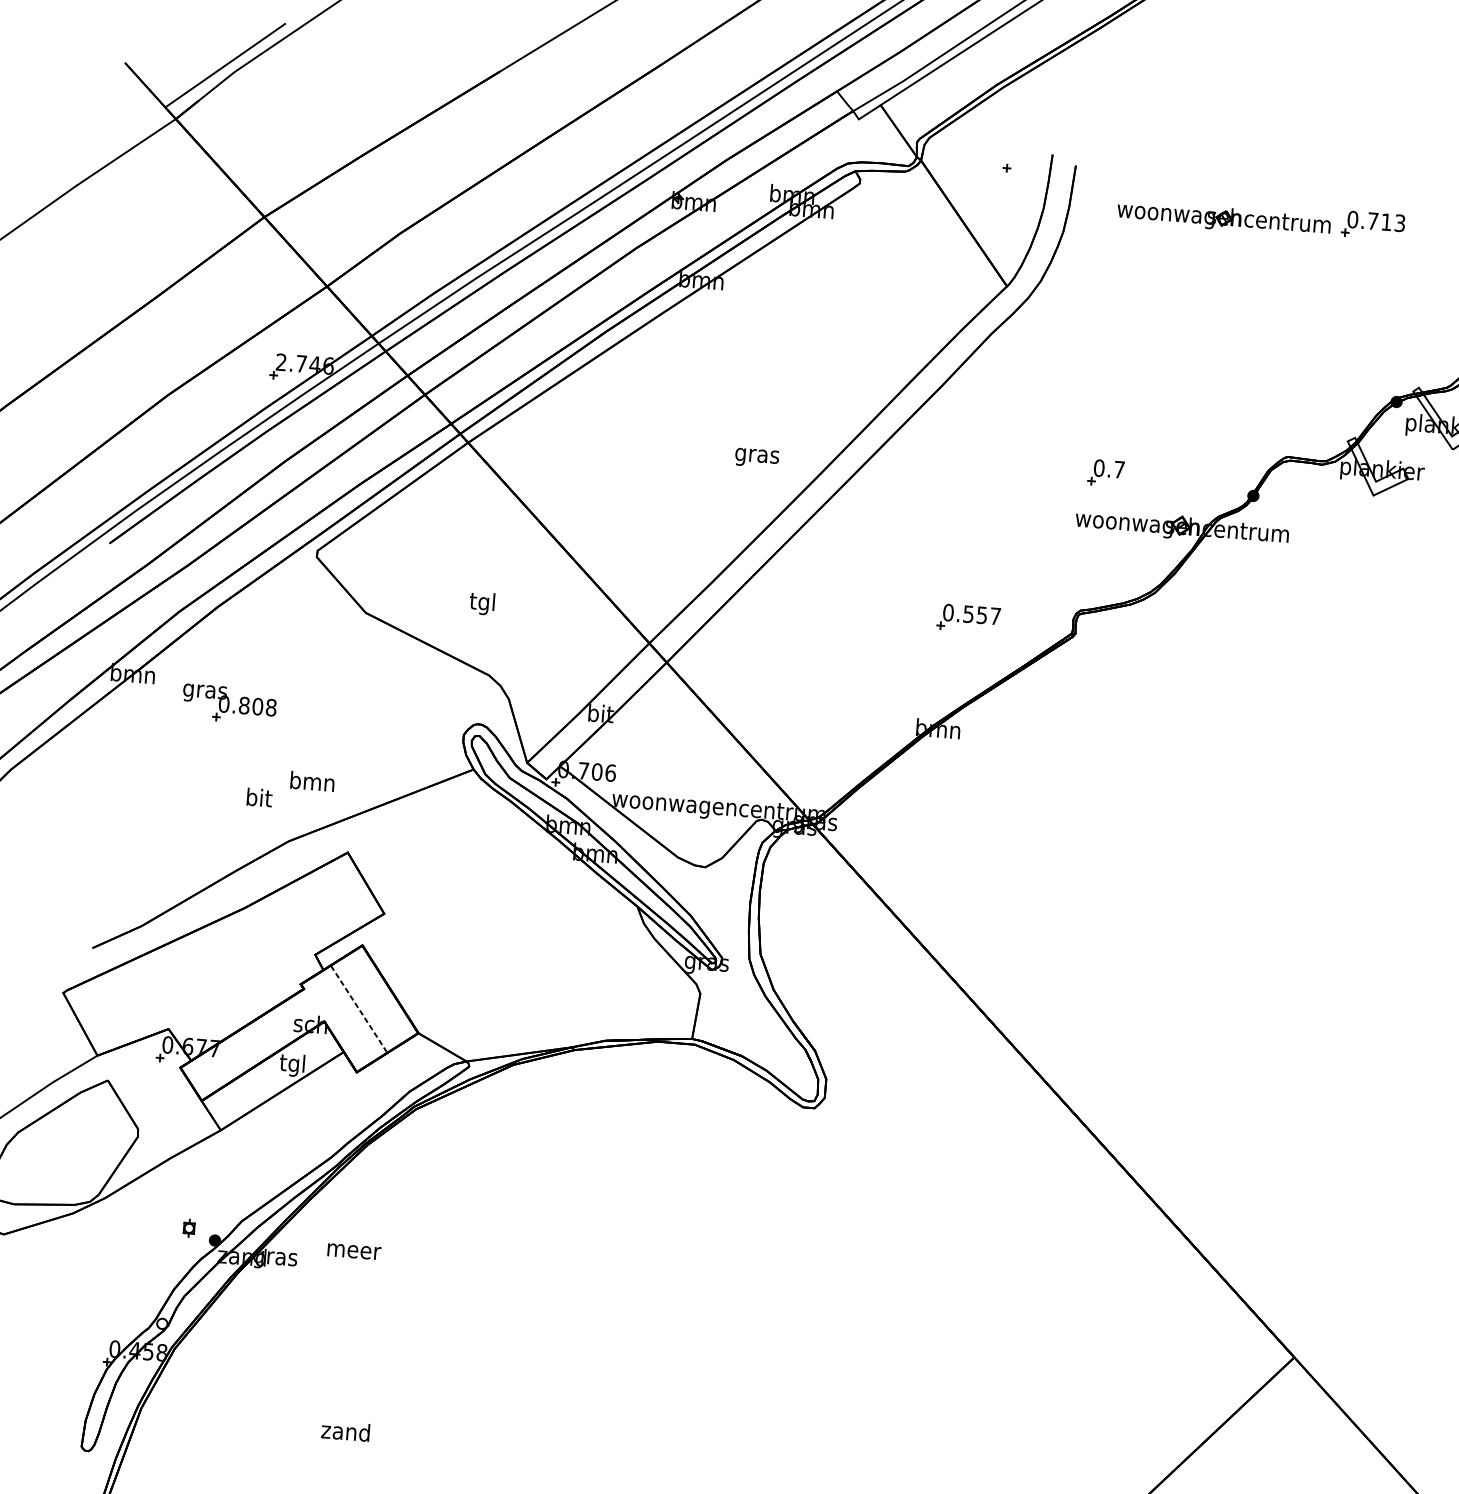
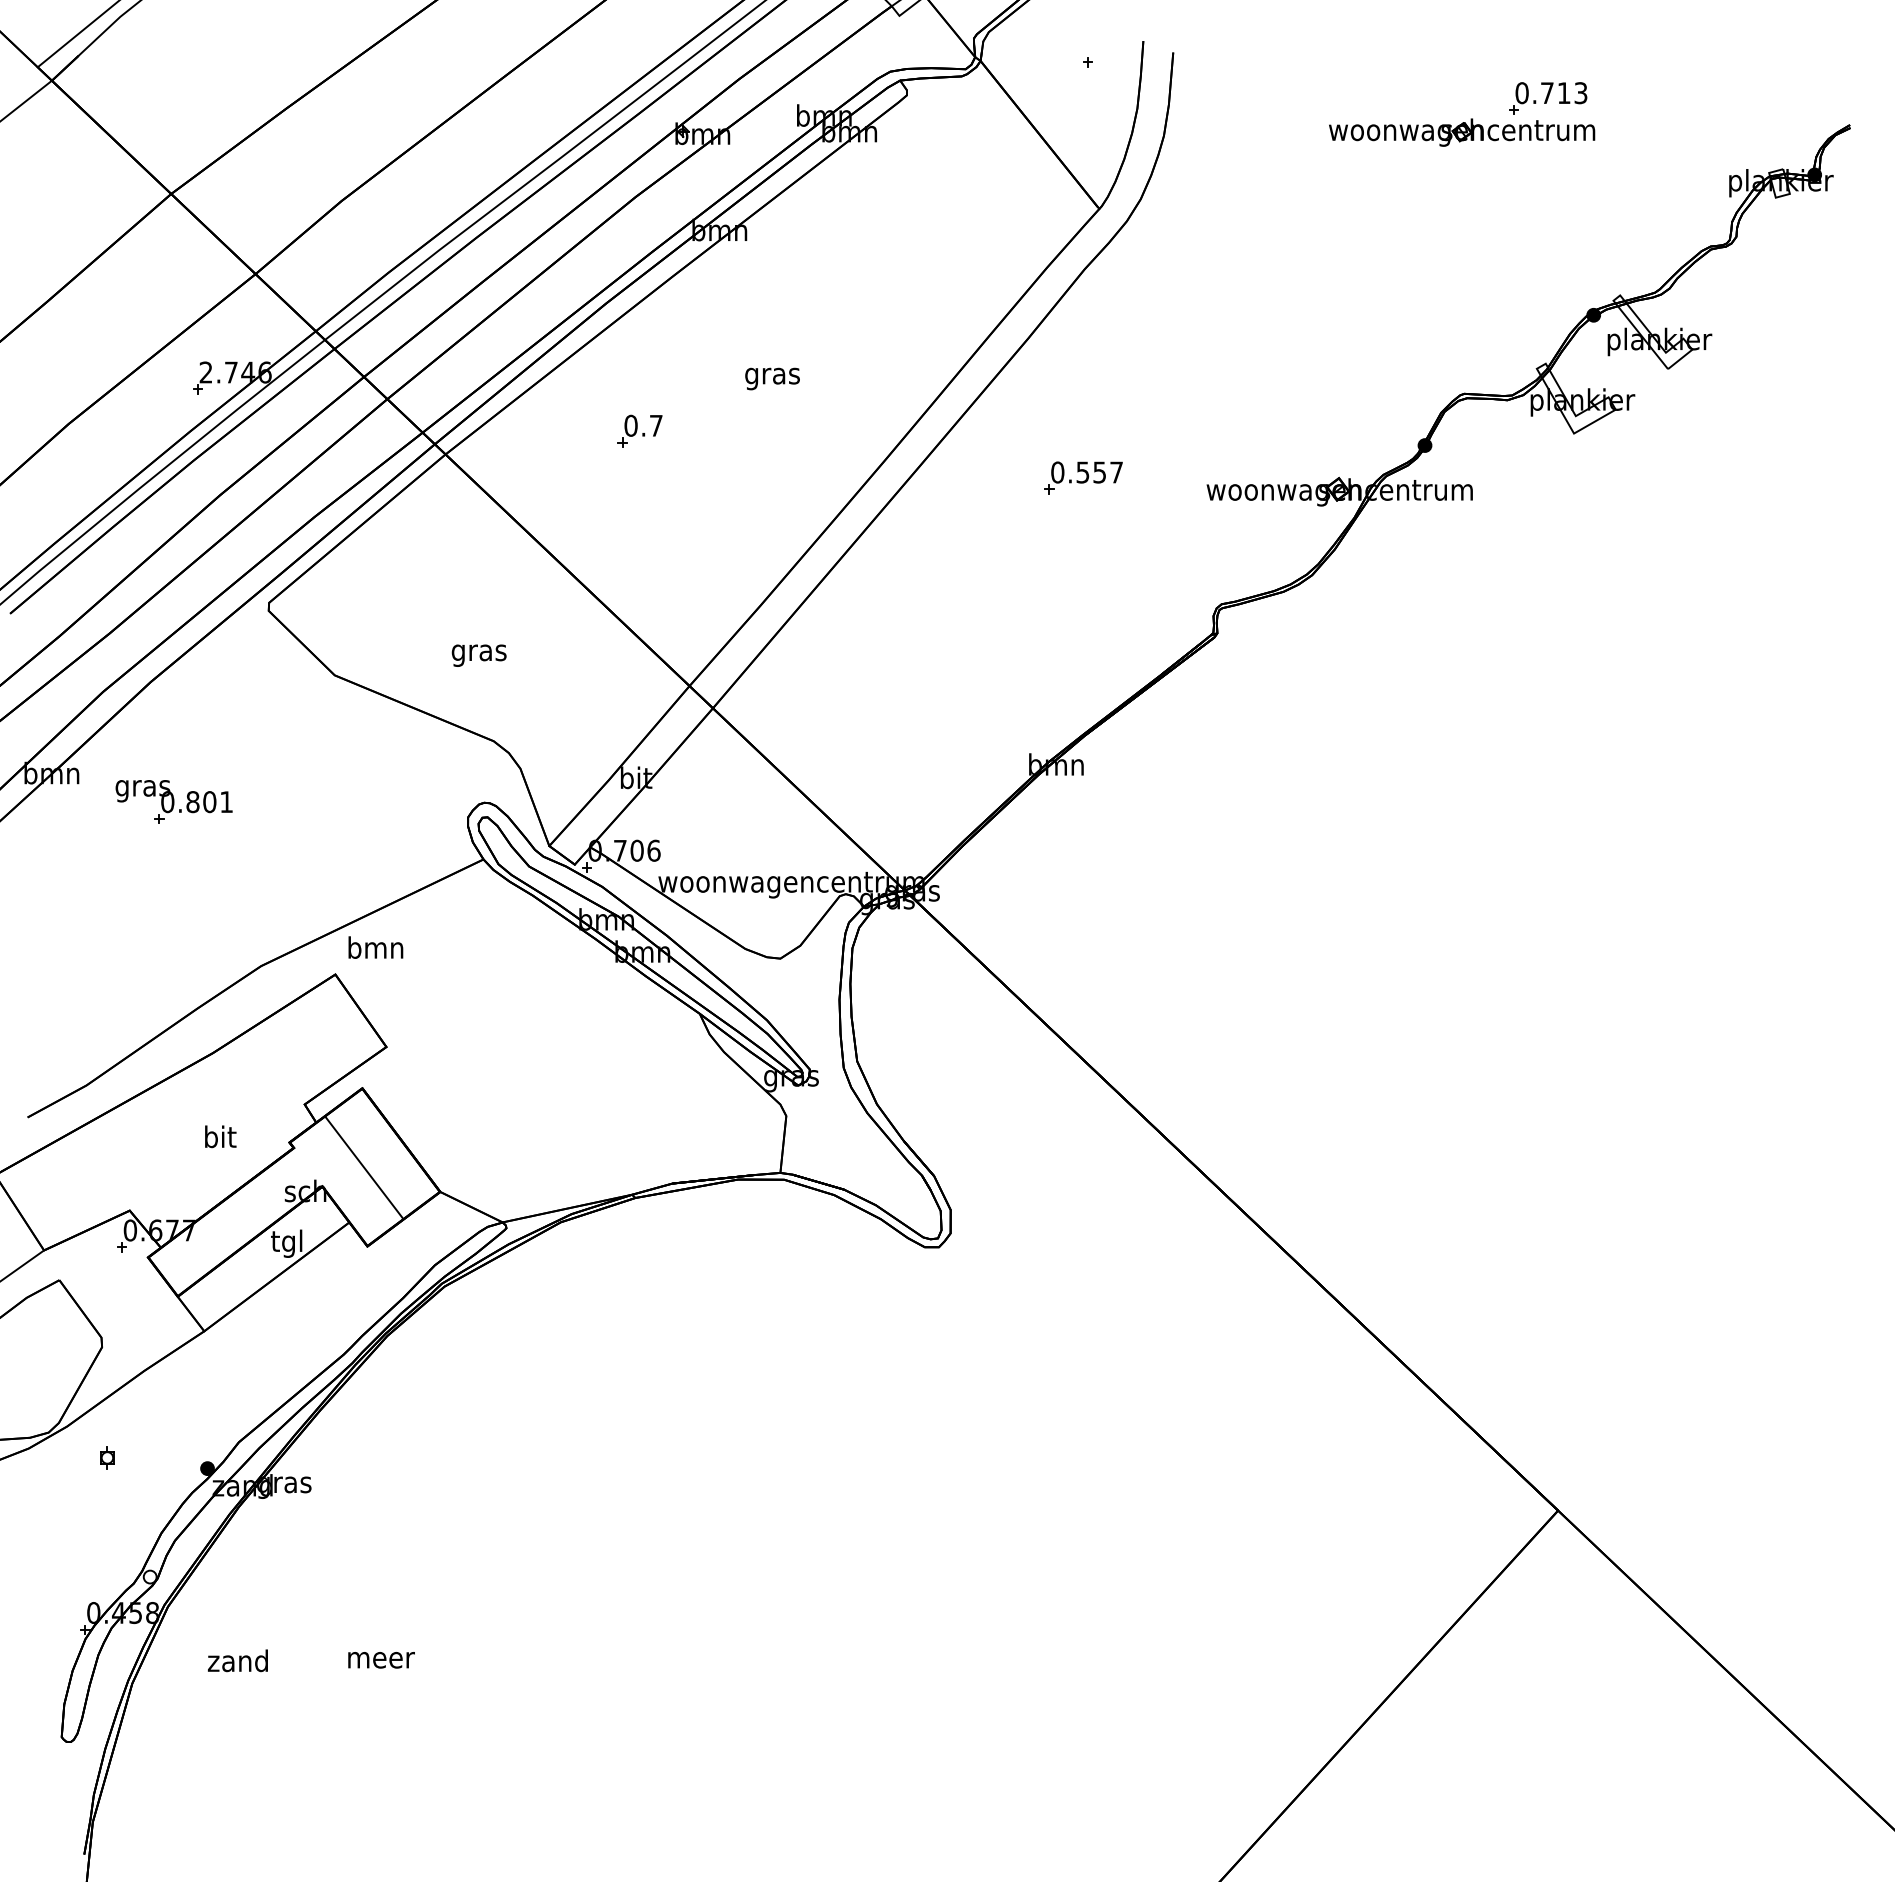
part: (1224, 218) -> (1462, 132), moved
text: (757, 457) -> (772, 378), moved
part: (1105, 472) -> (639, 430), moved
text: (482, 603) -> (478, 652), tgl -> gras
part: (968, 618) -> (1083, 477), moved
text: (271, 708) -> (226, 802), 0.808 -> 0.801
text: (312, 781) -> (375, 947), moved
text: (259, 797) -> (220, 1136), moved
line: (358, 1008) -> (363, 1167), dashed -> solid
part: (189, 1227) -> (107, 1457), moved
text: (354, 1251) -> (381, 1660), moved
text: (345, 1430) -> (237, 1660), moved

